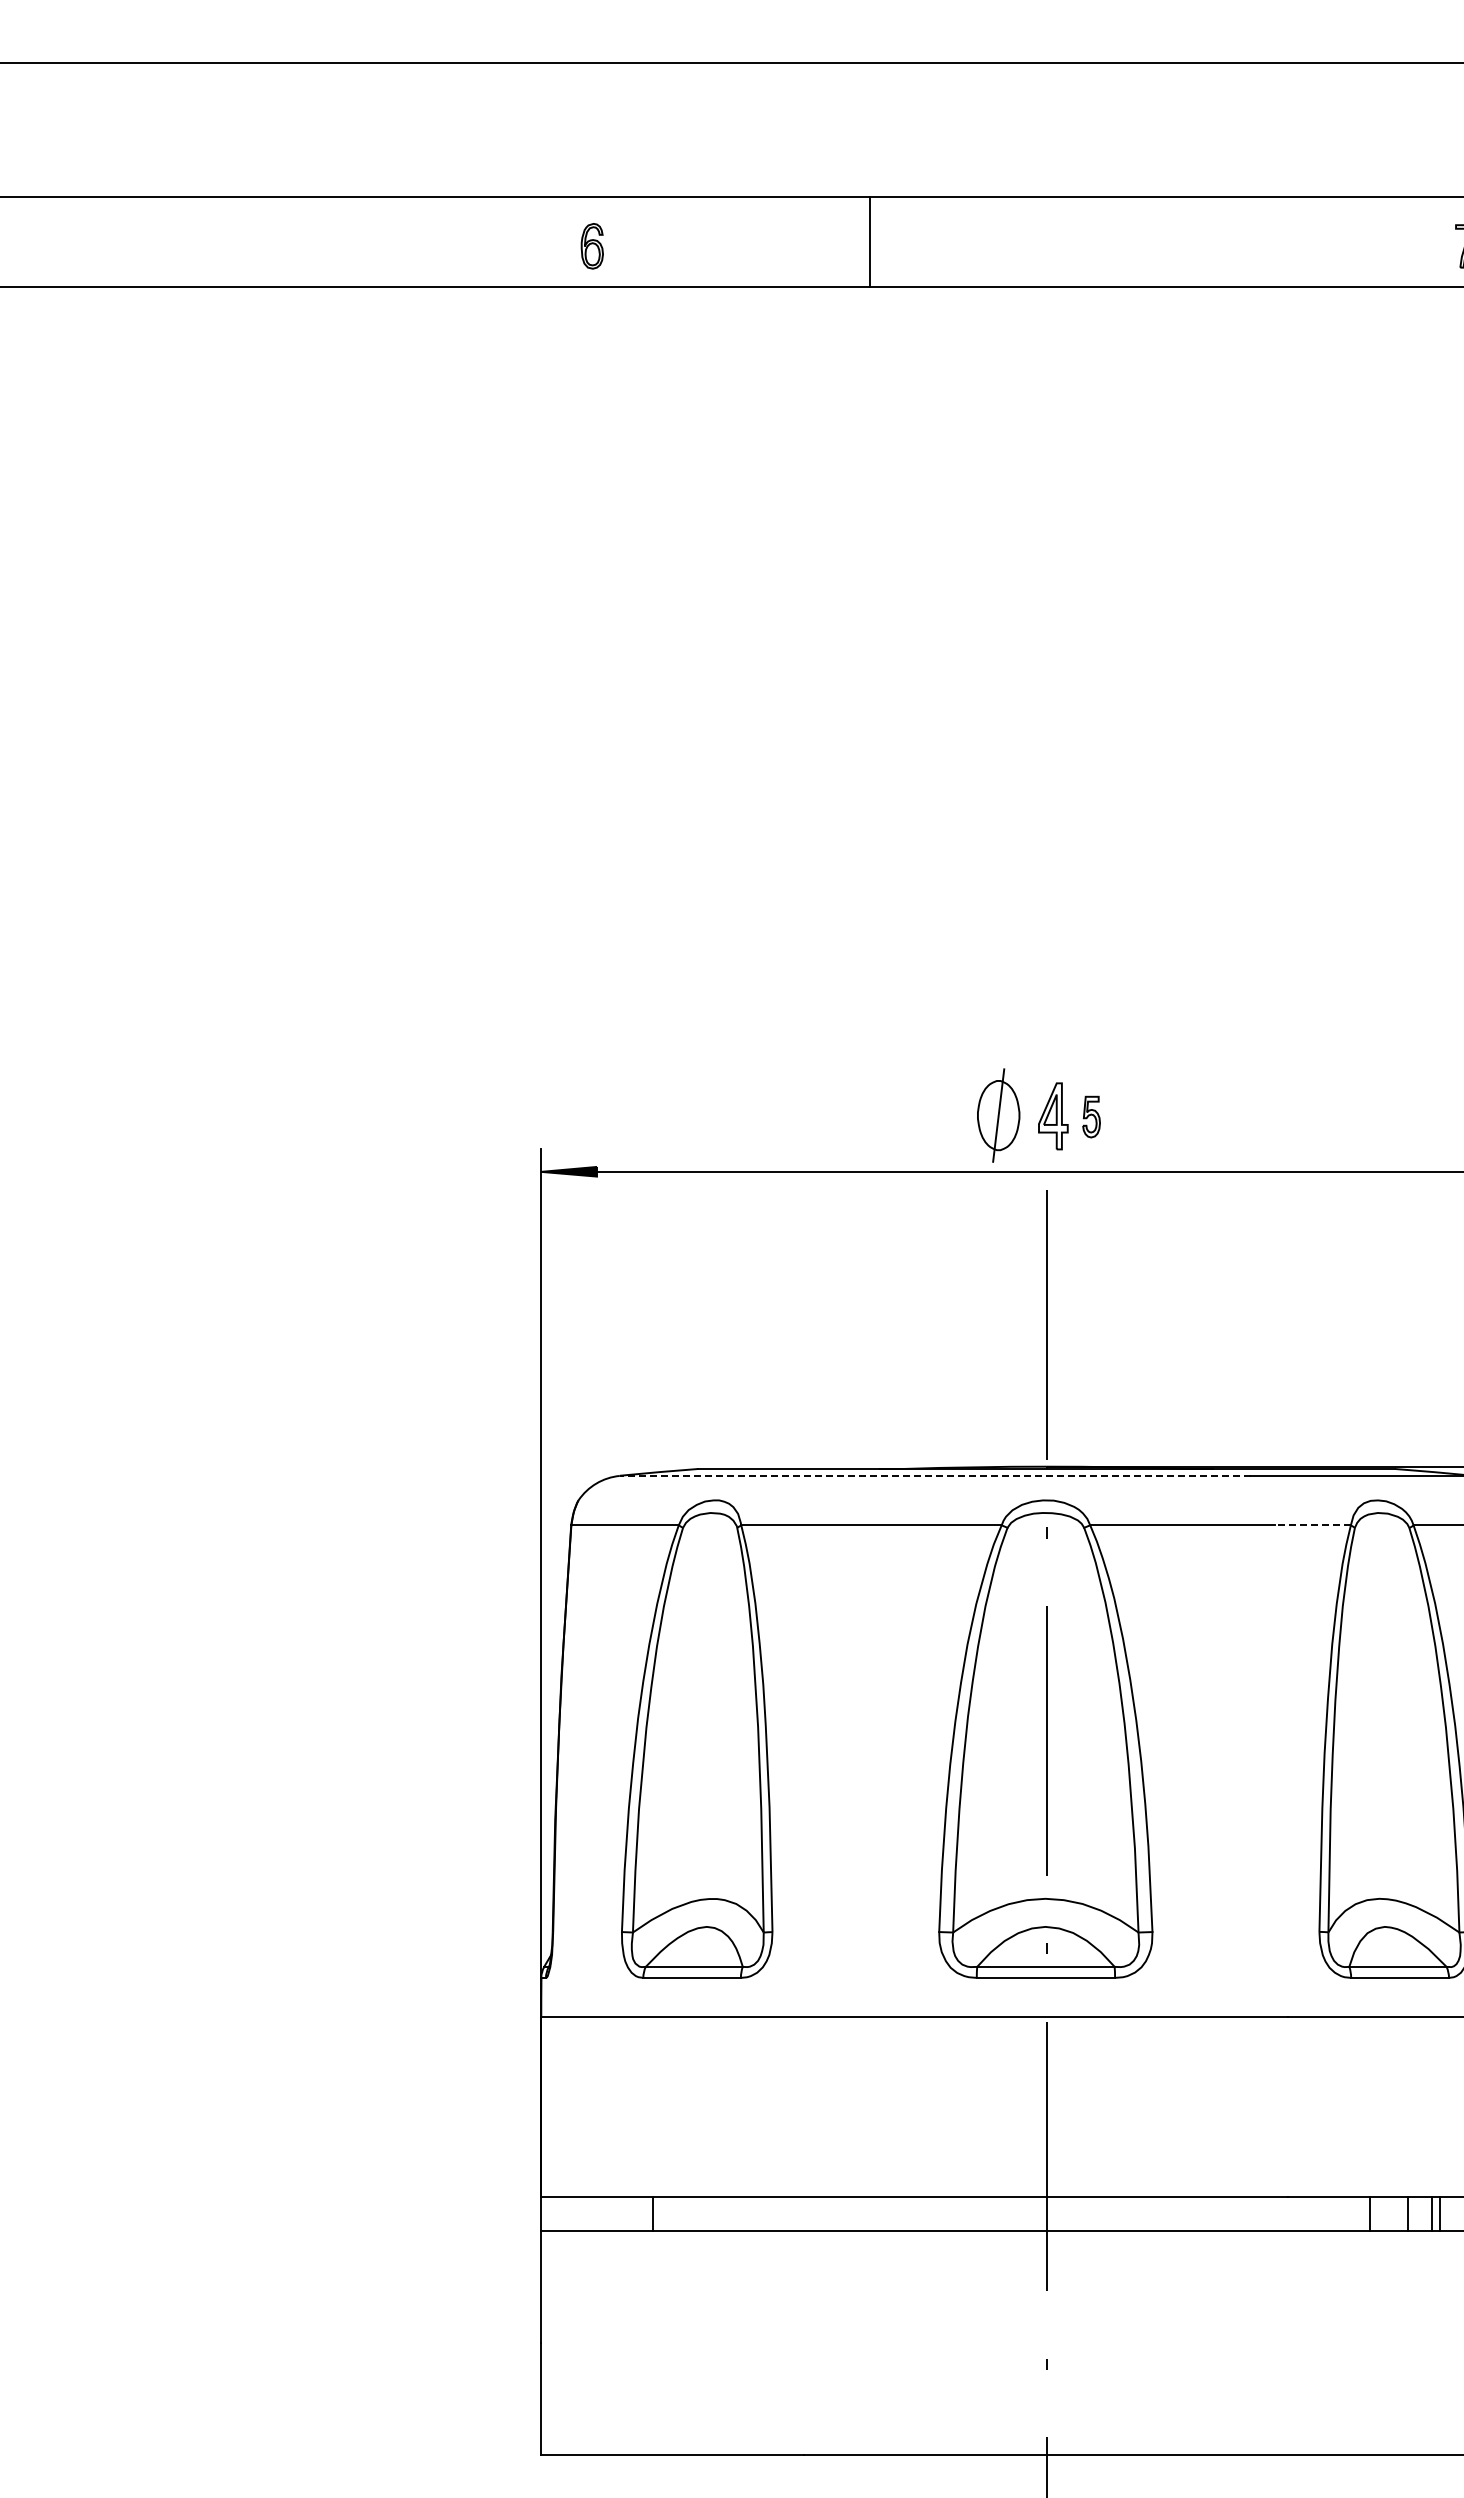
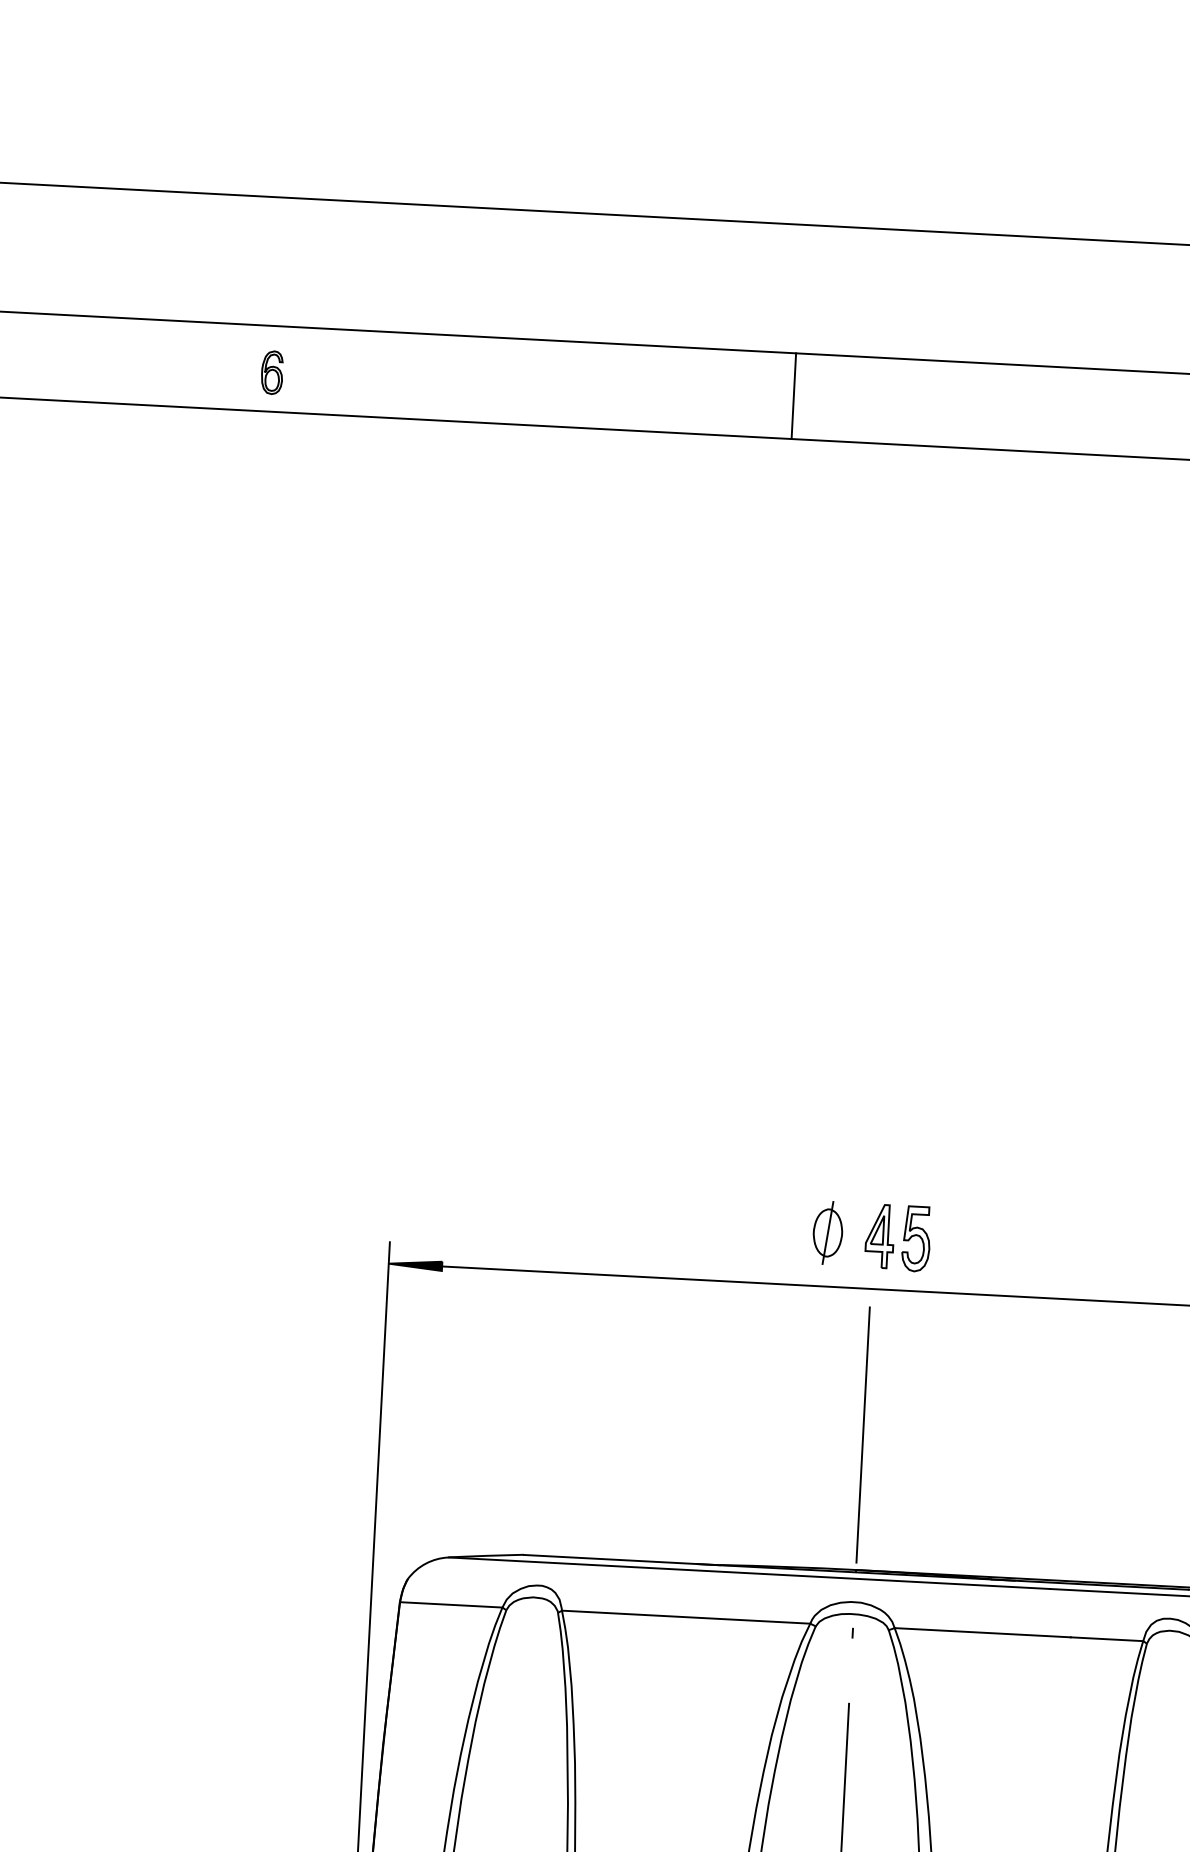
line: (870, 242) -> (794, 396), moved
part: (591, 246) -> (271, 372), moved
part: (998, 1115) -> (827, 1232), size x0.71
part: (1091, 1116) -> (916, 1238), size x1.67
line: (934, 1475) -> (748, 1572), dashed -> solid
line: (1312, 1525) -> (1106, 1639), dashed -> solid

